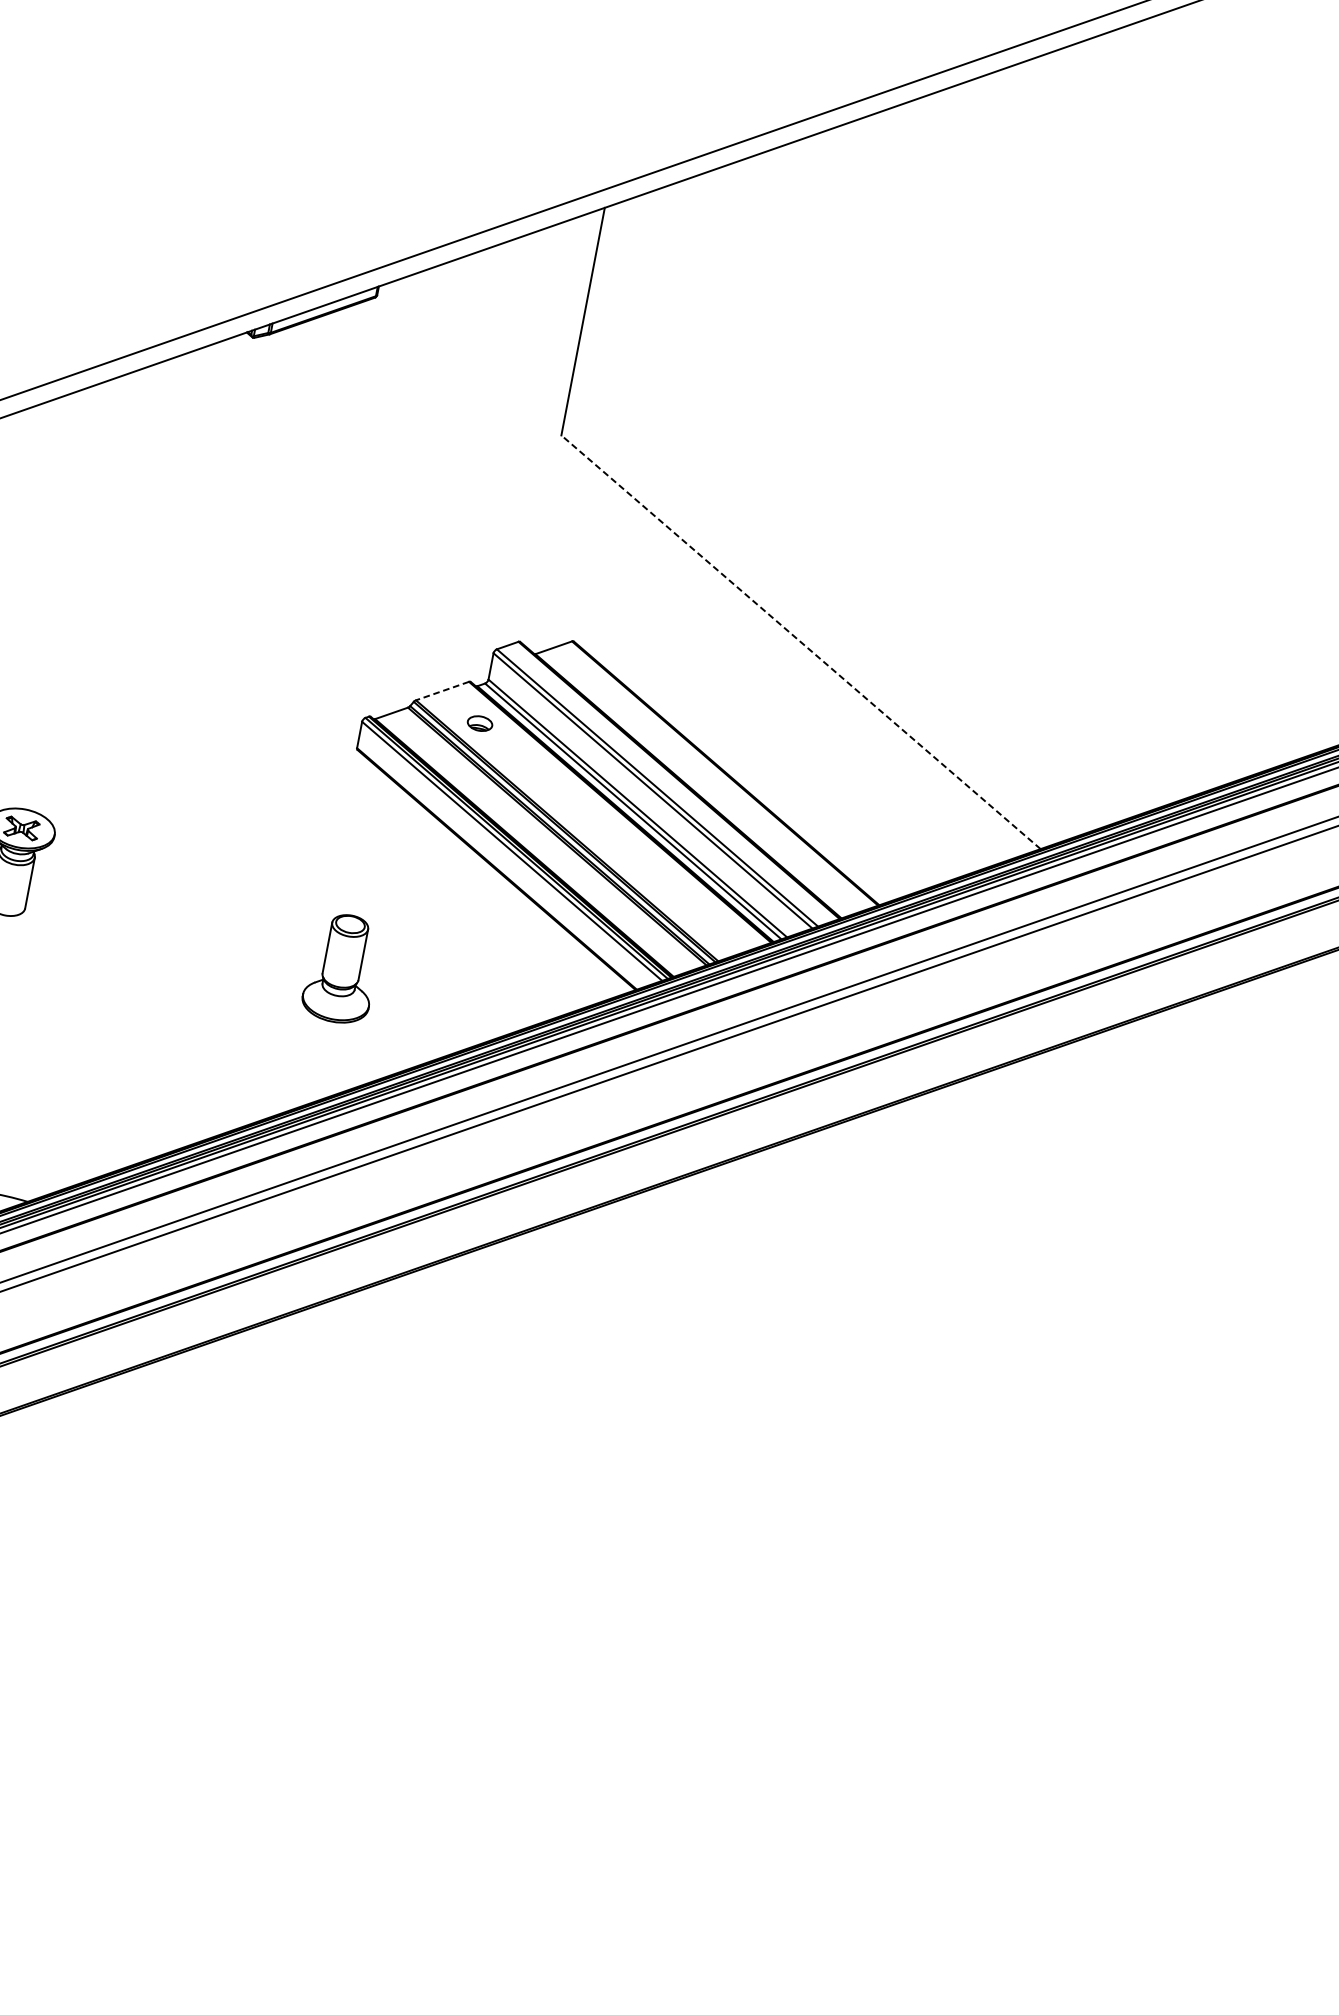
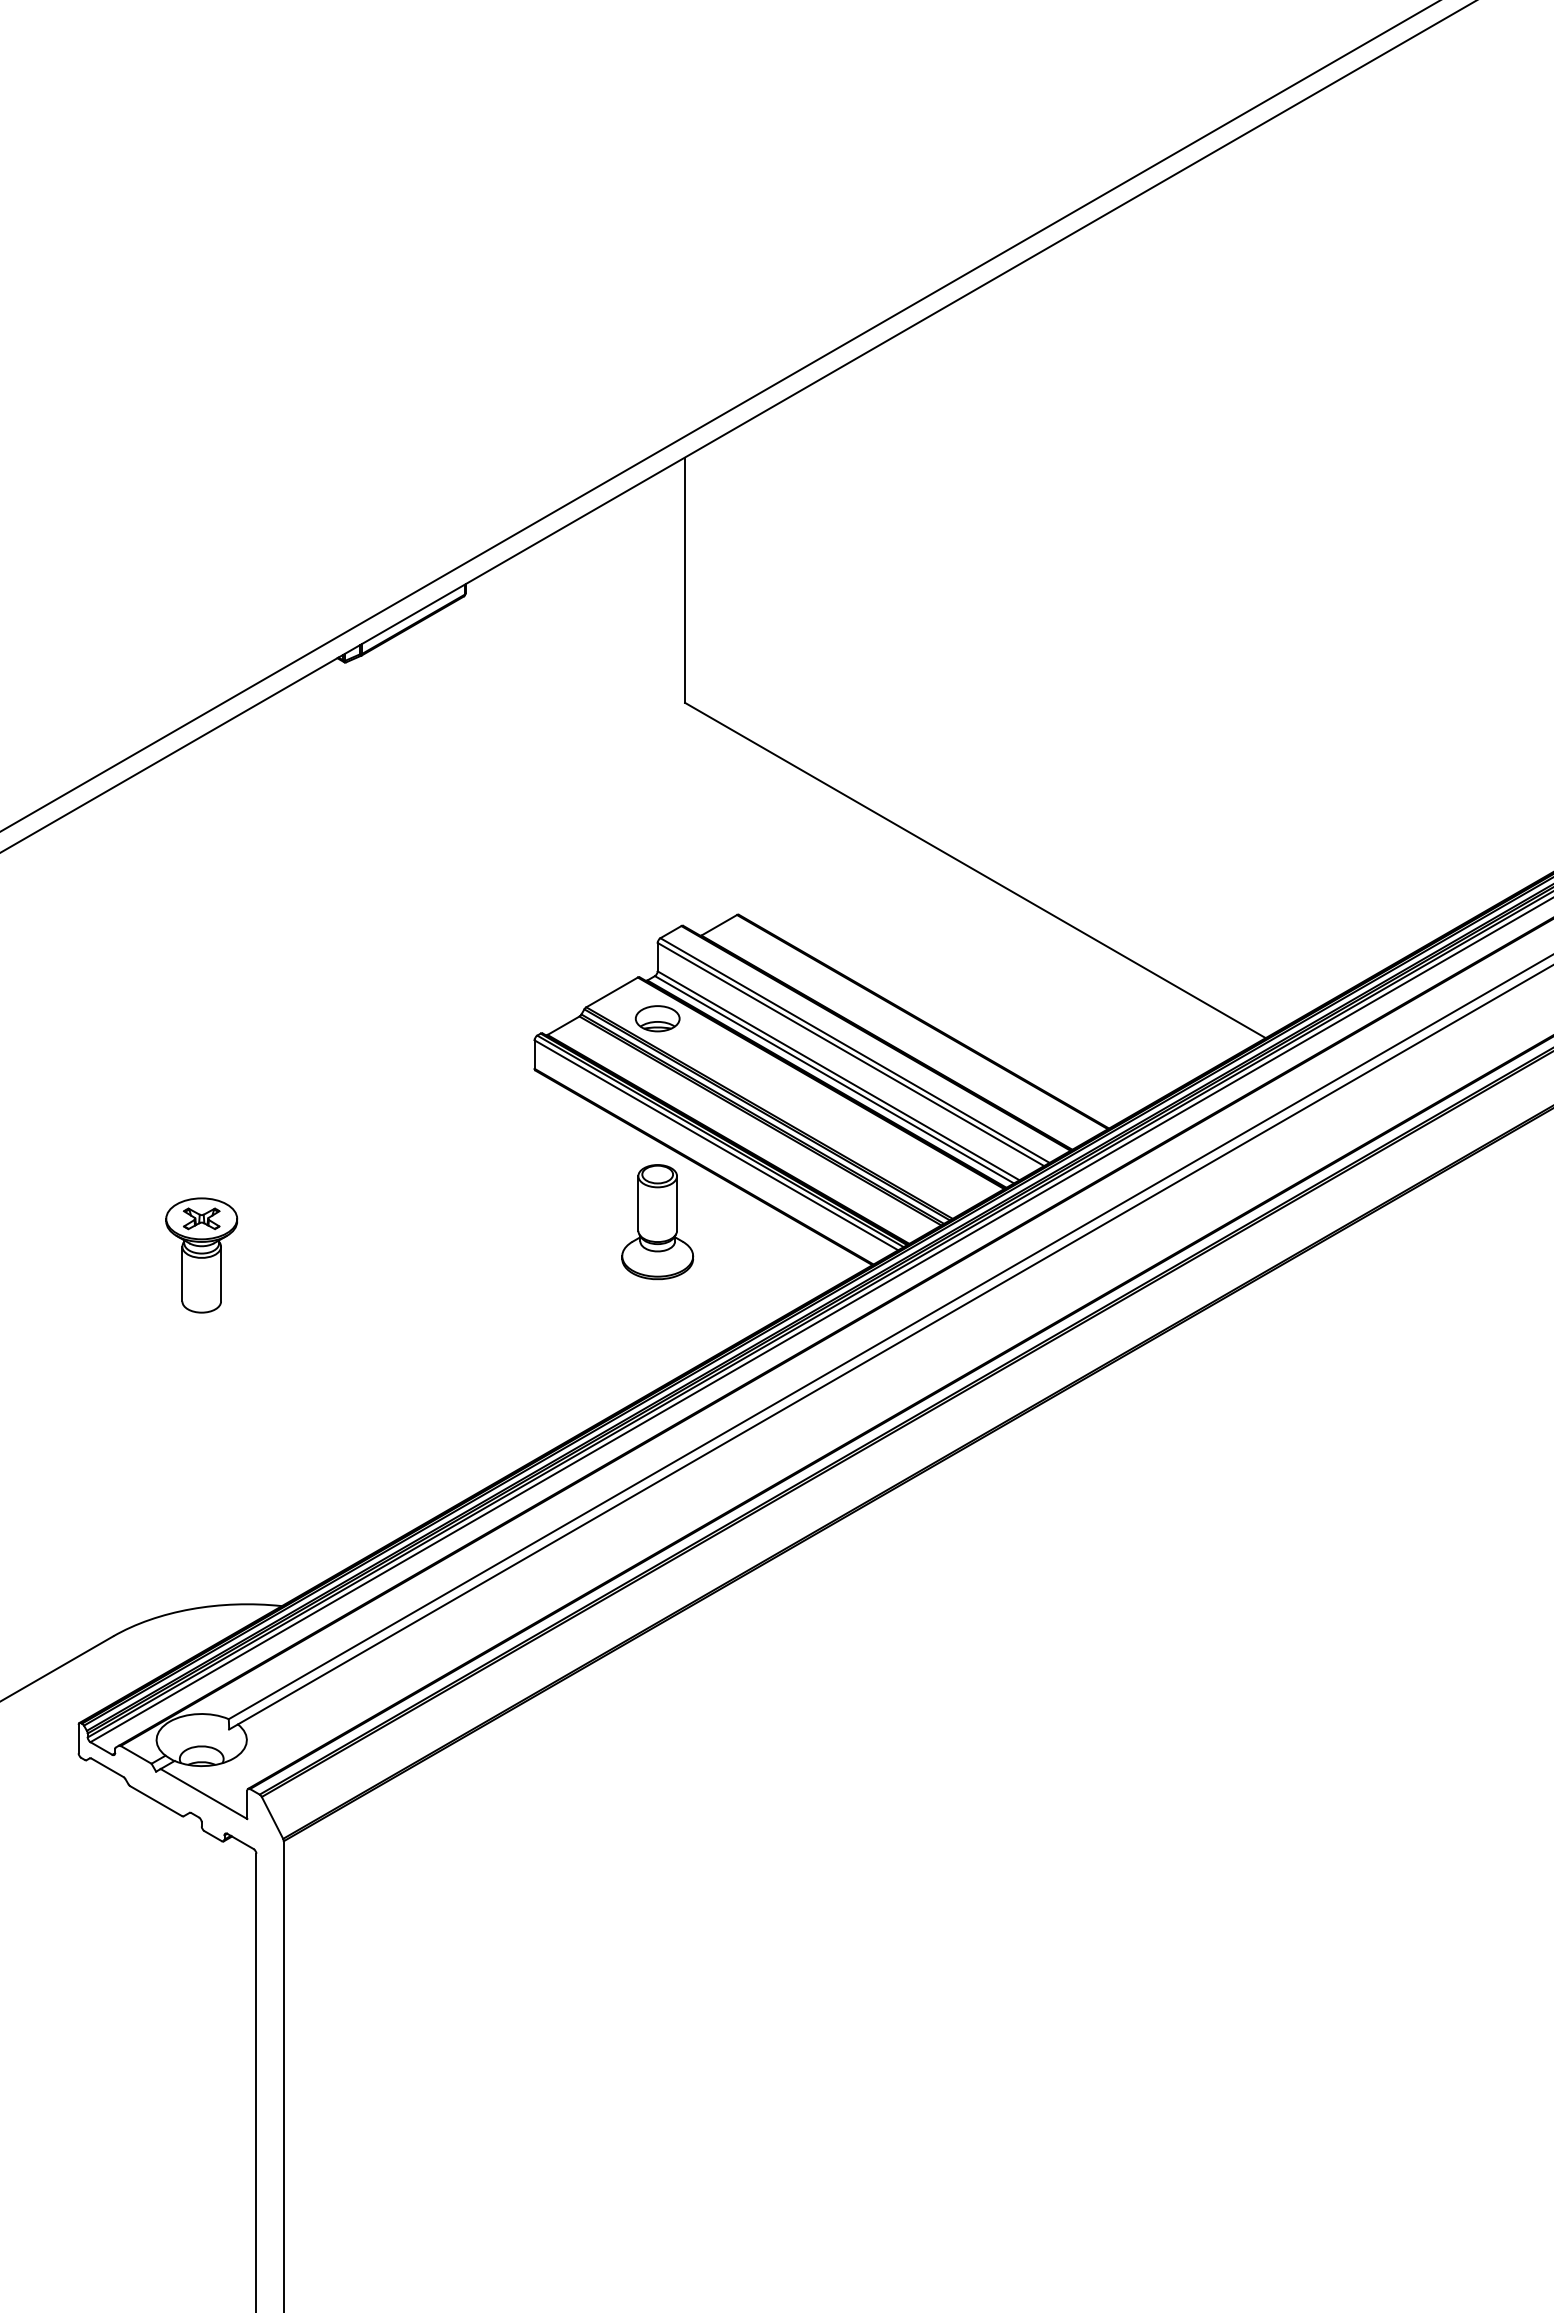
line: (800, 642) -> (974, 870), dashed -> solid
line: (442, 691) -> (612, 992), dashed -> solid
part: (479, 723) -> (657, 1018), size x1.67
part: (341, 968) -> (657, 1222), moved

